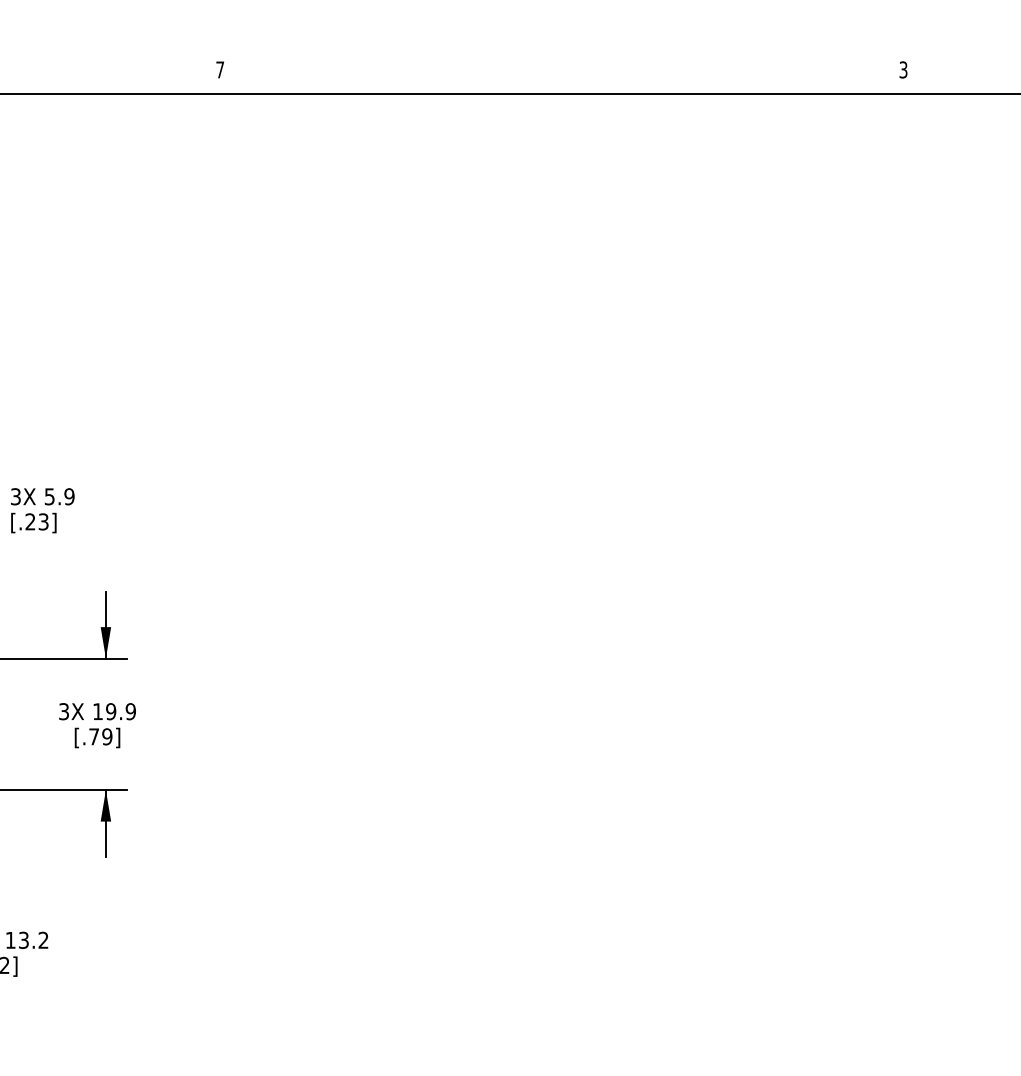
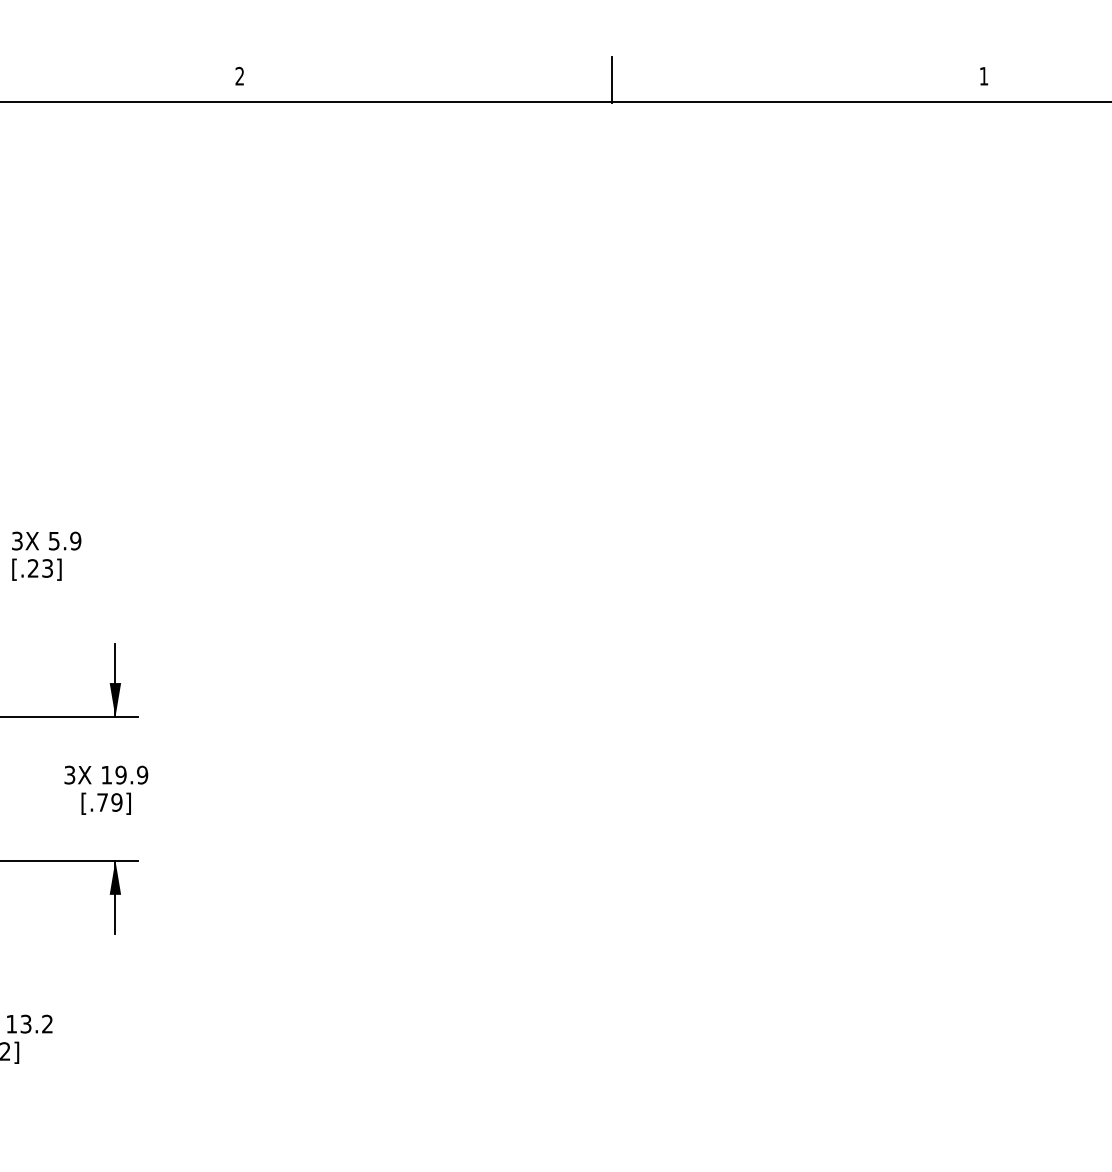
text: (219, 69) -> (239, 75), 7 -> 2
text: (903, 69) -> (983, 75), 3 -> 1
line: (562, 73) -> (612, 80), added

